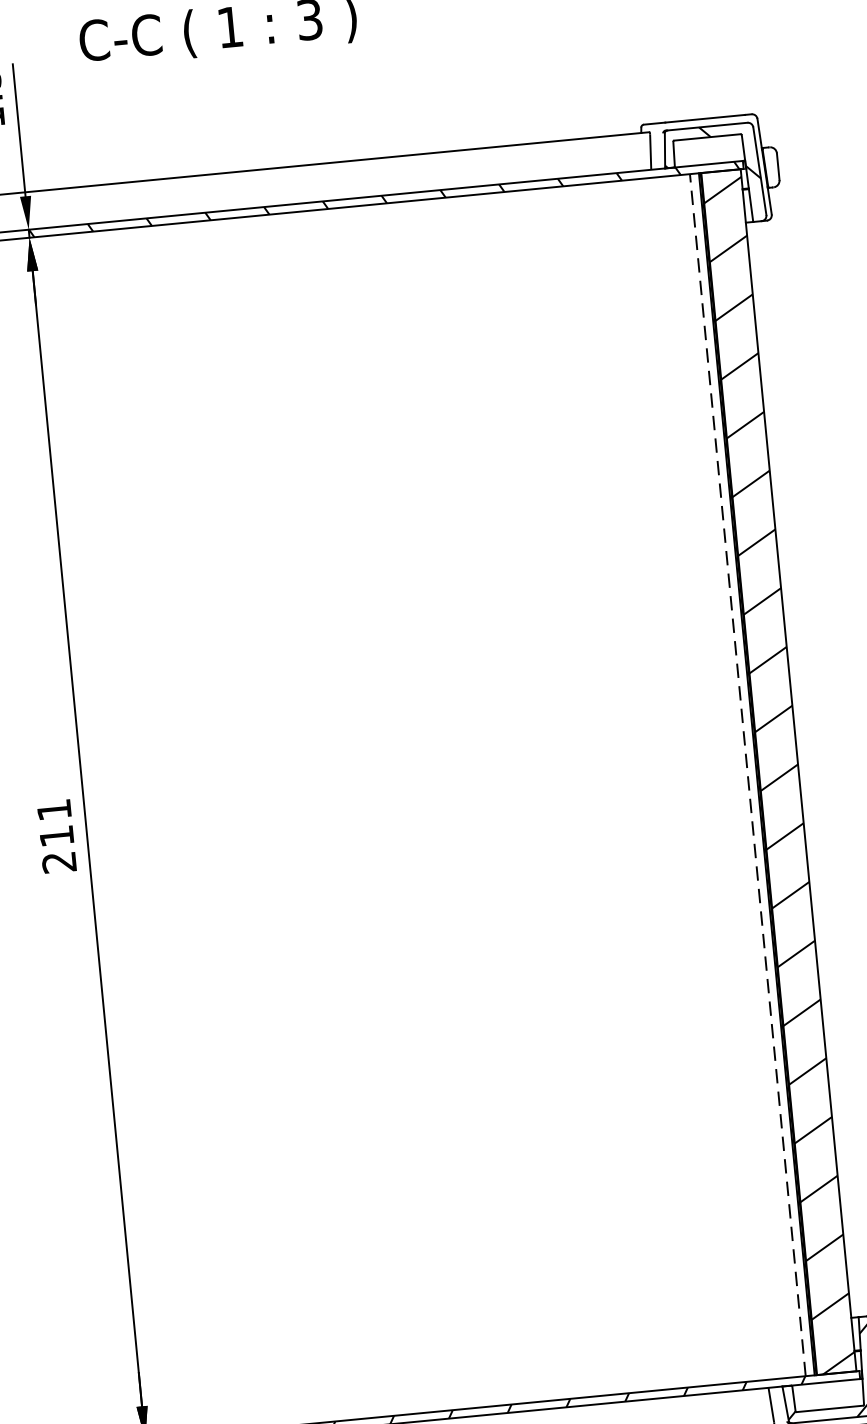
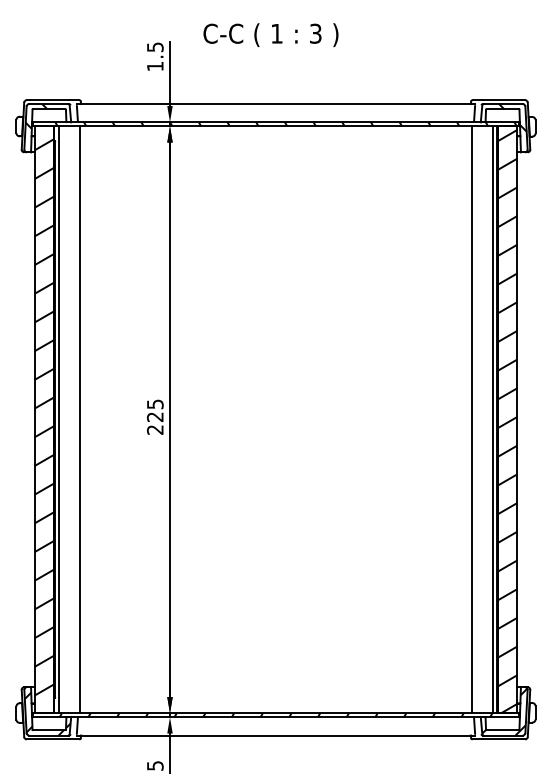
line: (747, 774) -> (492, 419), dashed -> solid
line: (704, 778) -> (471, 419), added
text: (55, 822) -> (155, 410), 211 -> 225

